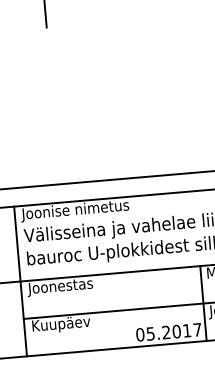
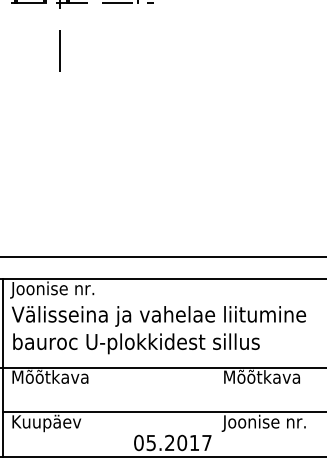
text: (106, 206) -> (111, 288), Joonise nimetus -> Joonise nr.
text: (60, 286) -> (49, 378), Joonestas -> Mõõtkava
line: (203, 303) -> (216, 412), removed

